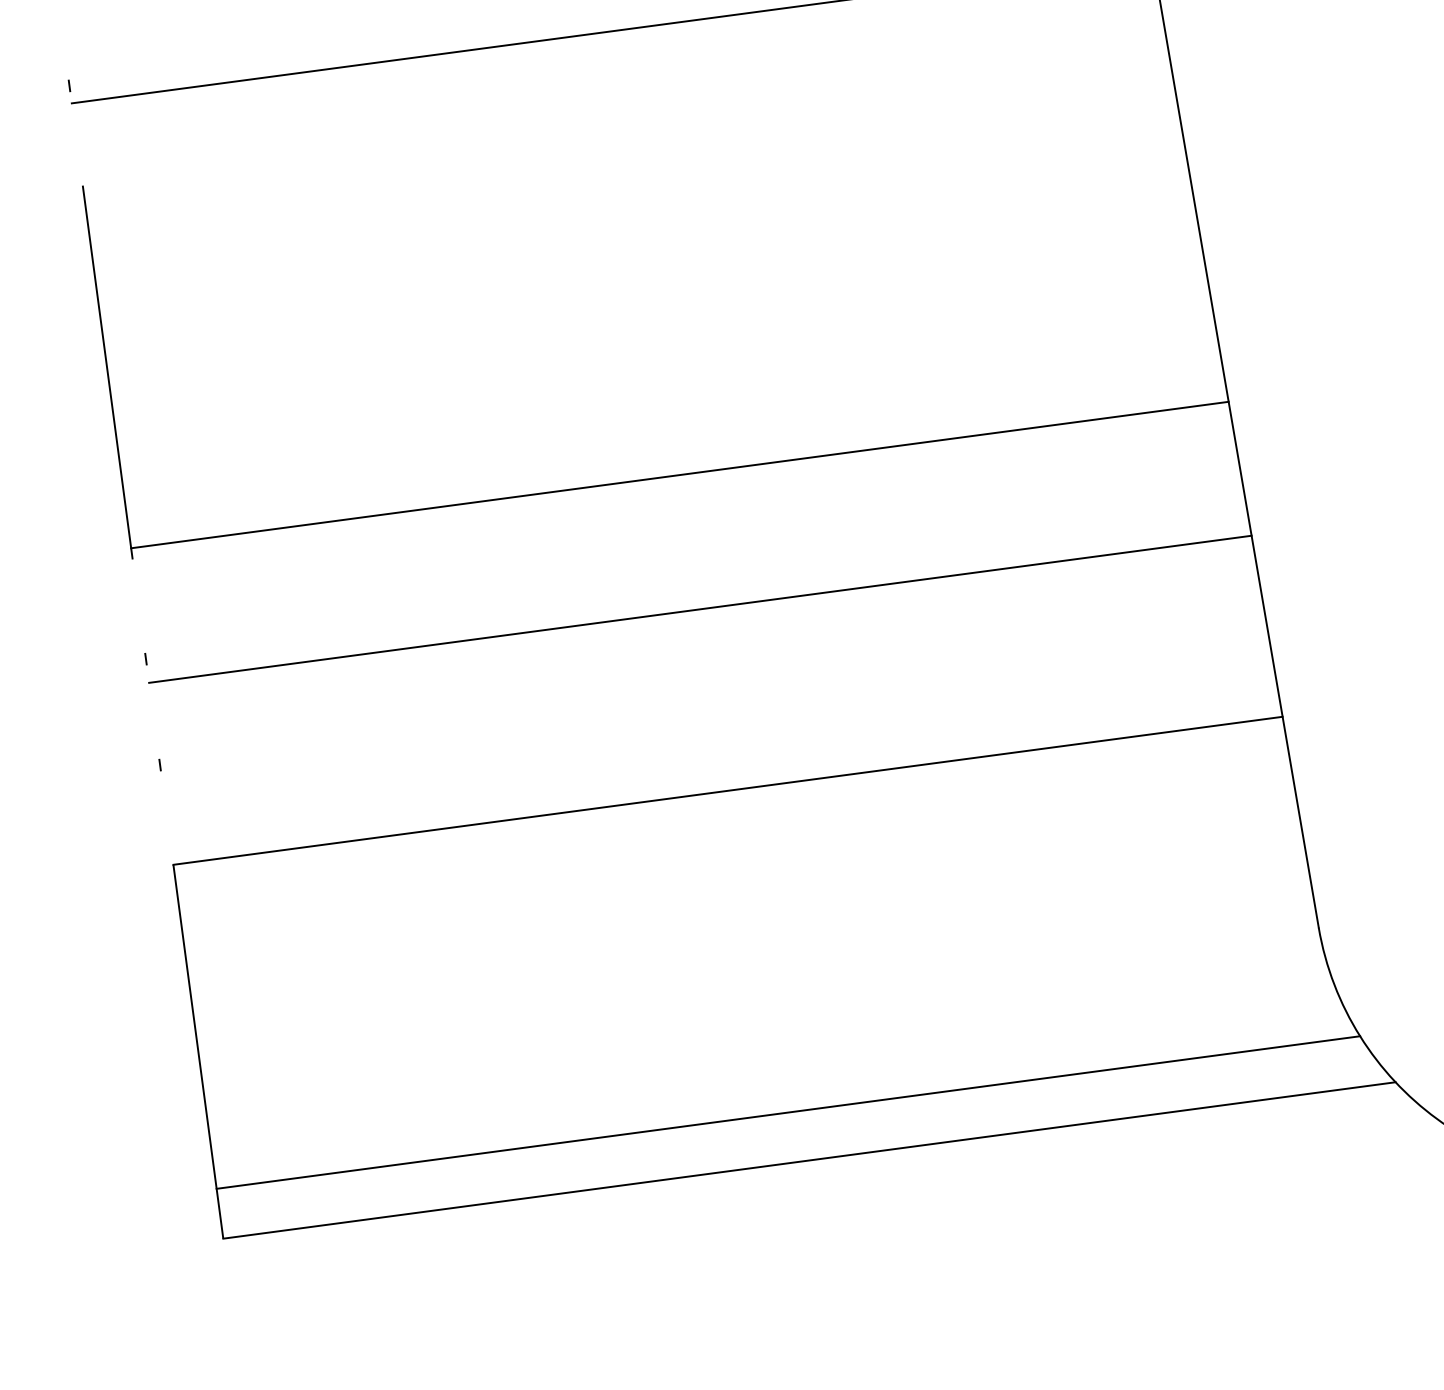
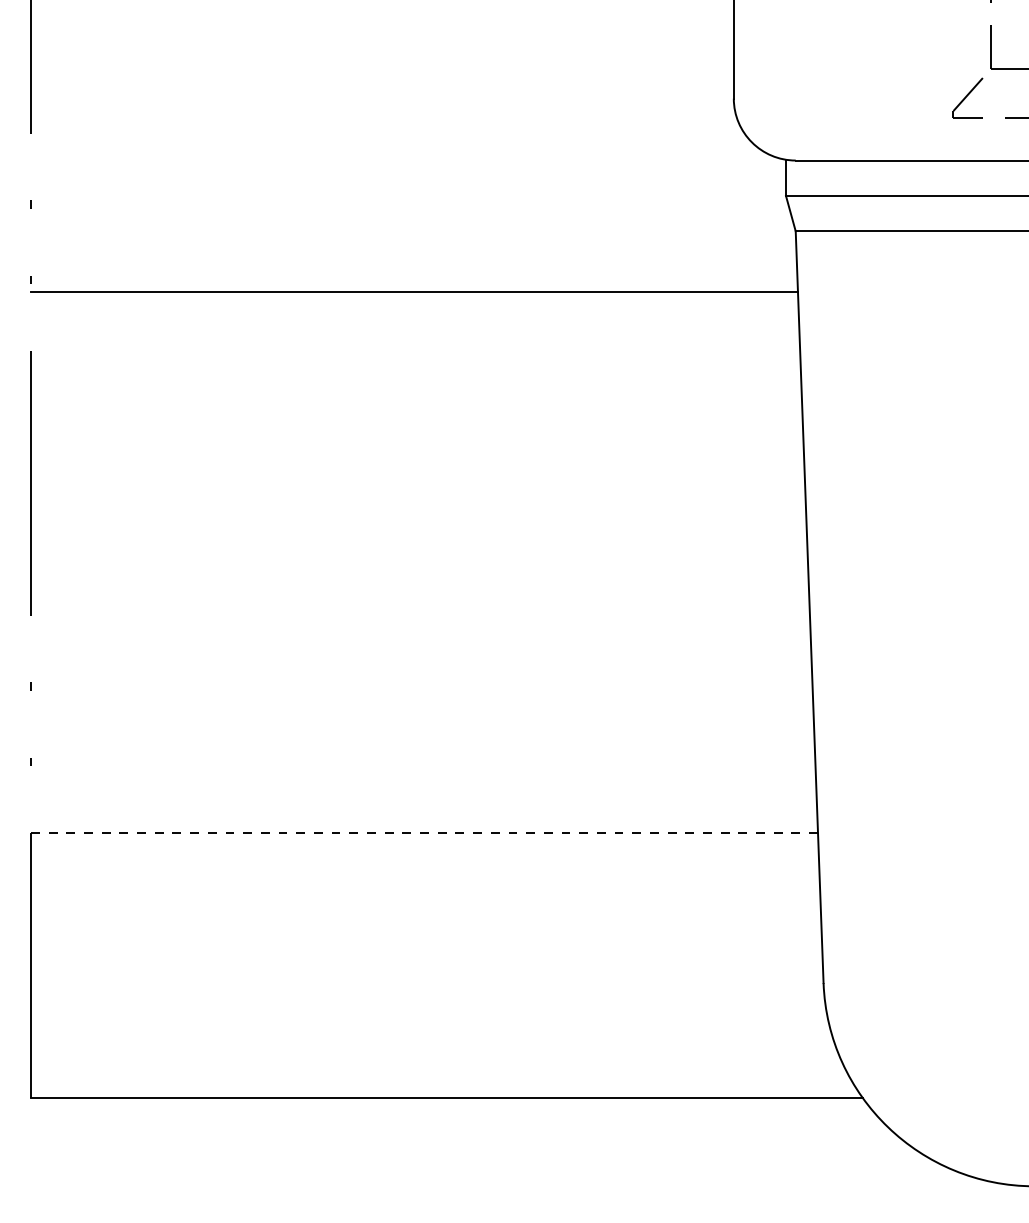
line: (678, 475) -> (419, 608), removed
line: (699, 609) -> (421, 703), removed
line: (728, 790) -> (424, 832), solid -> dashed
line: (788, 1112) -> (436, 1062), removed

